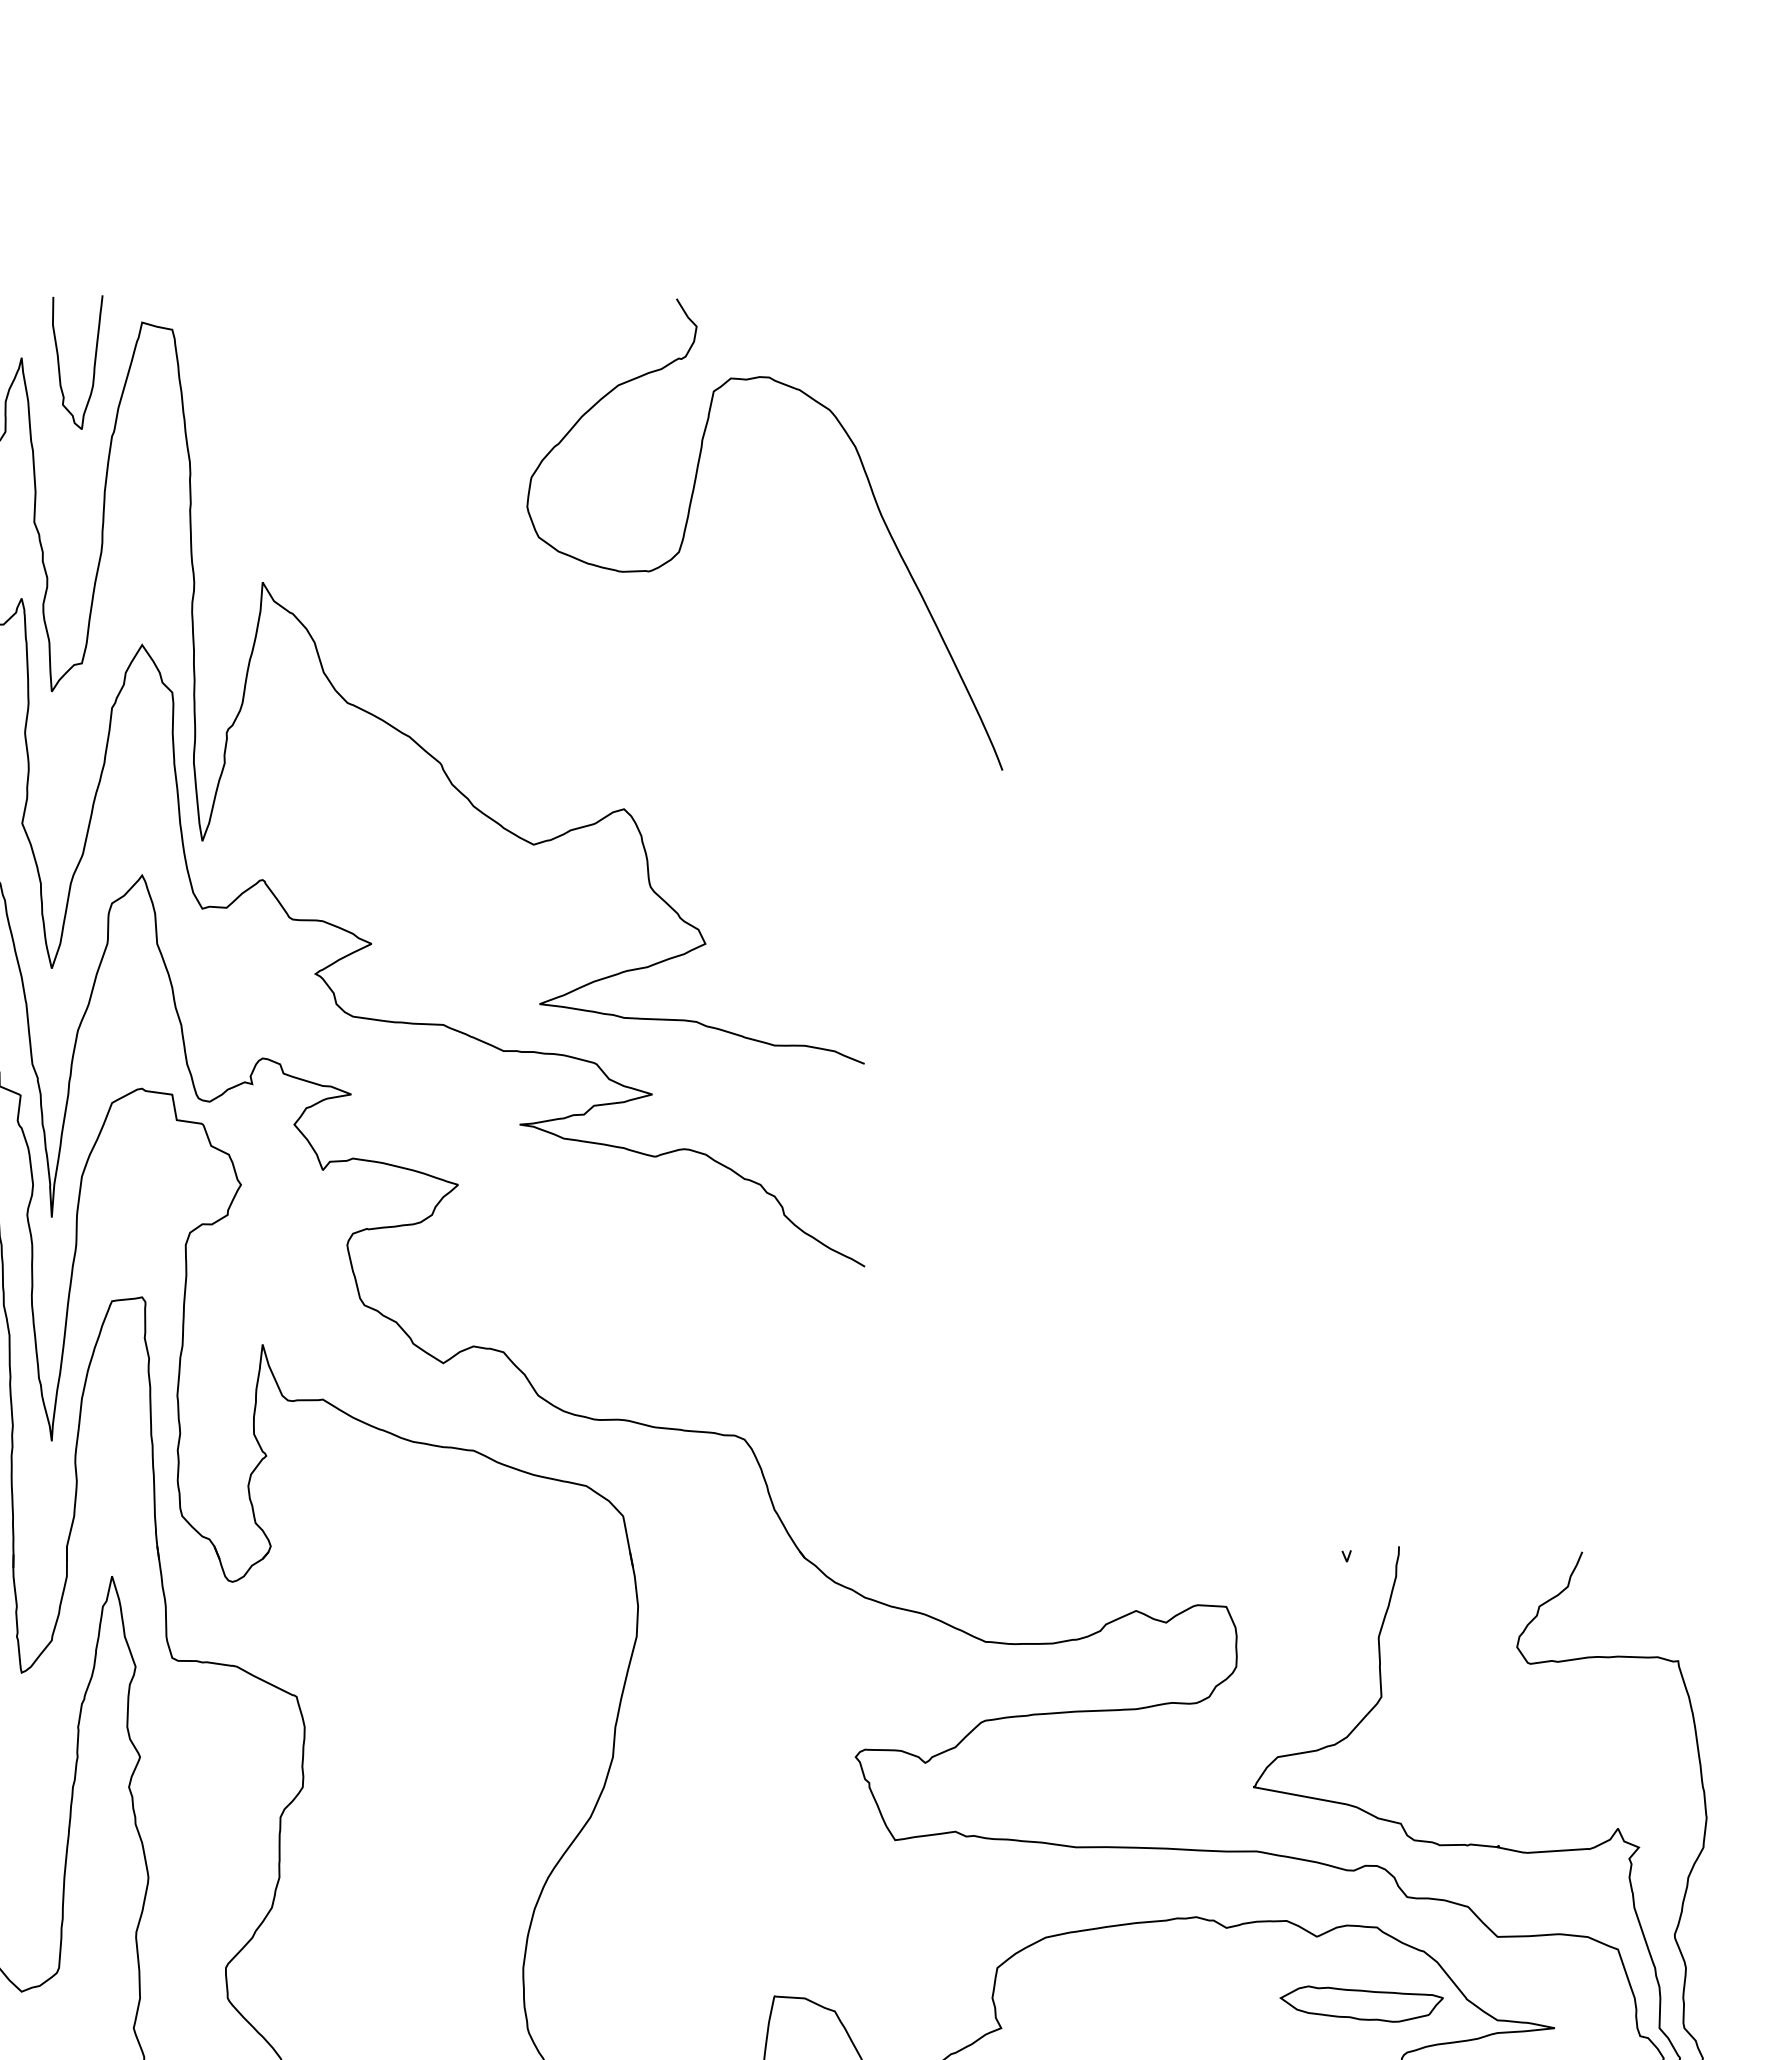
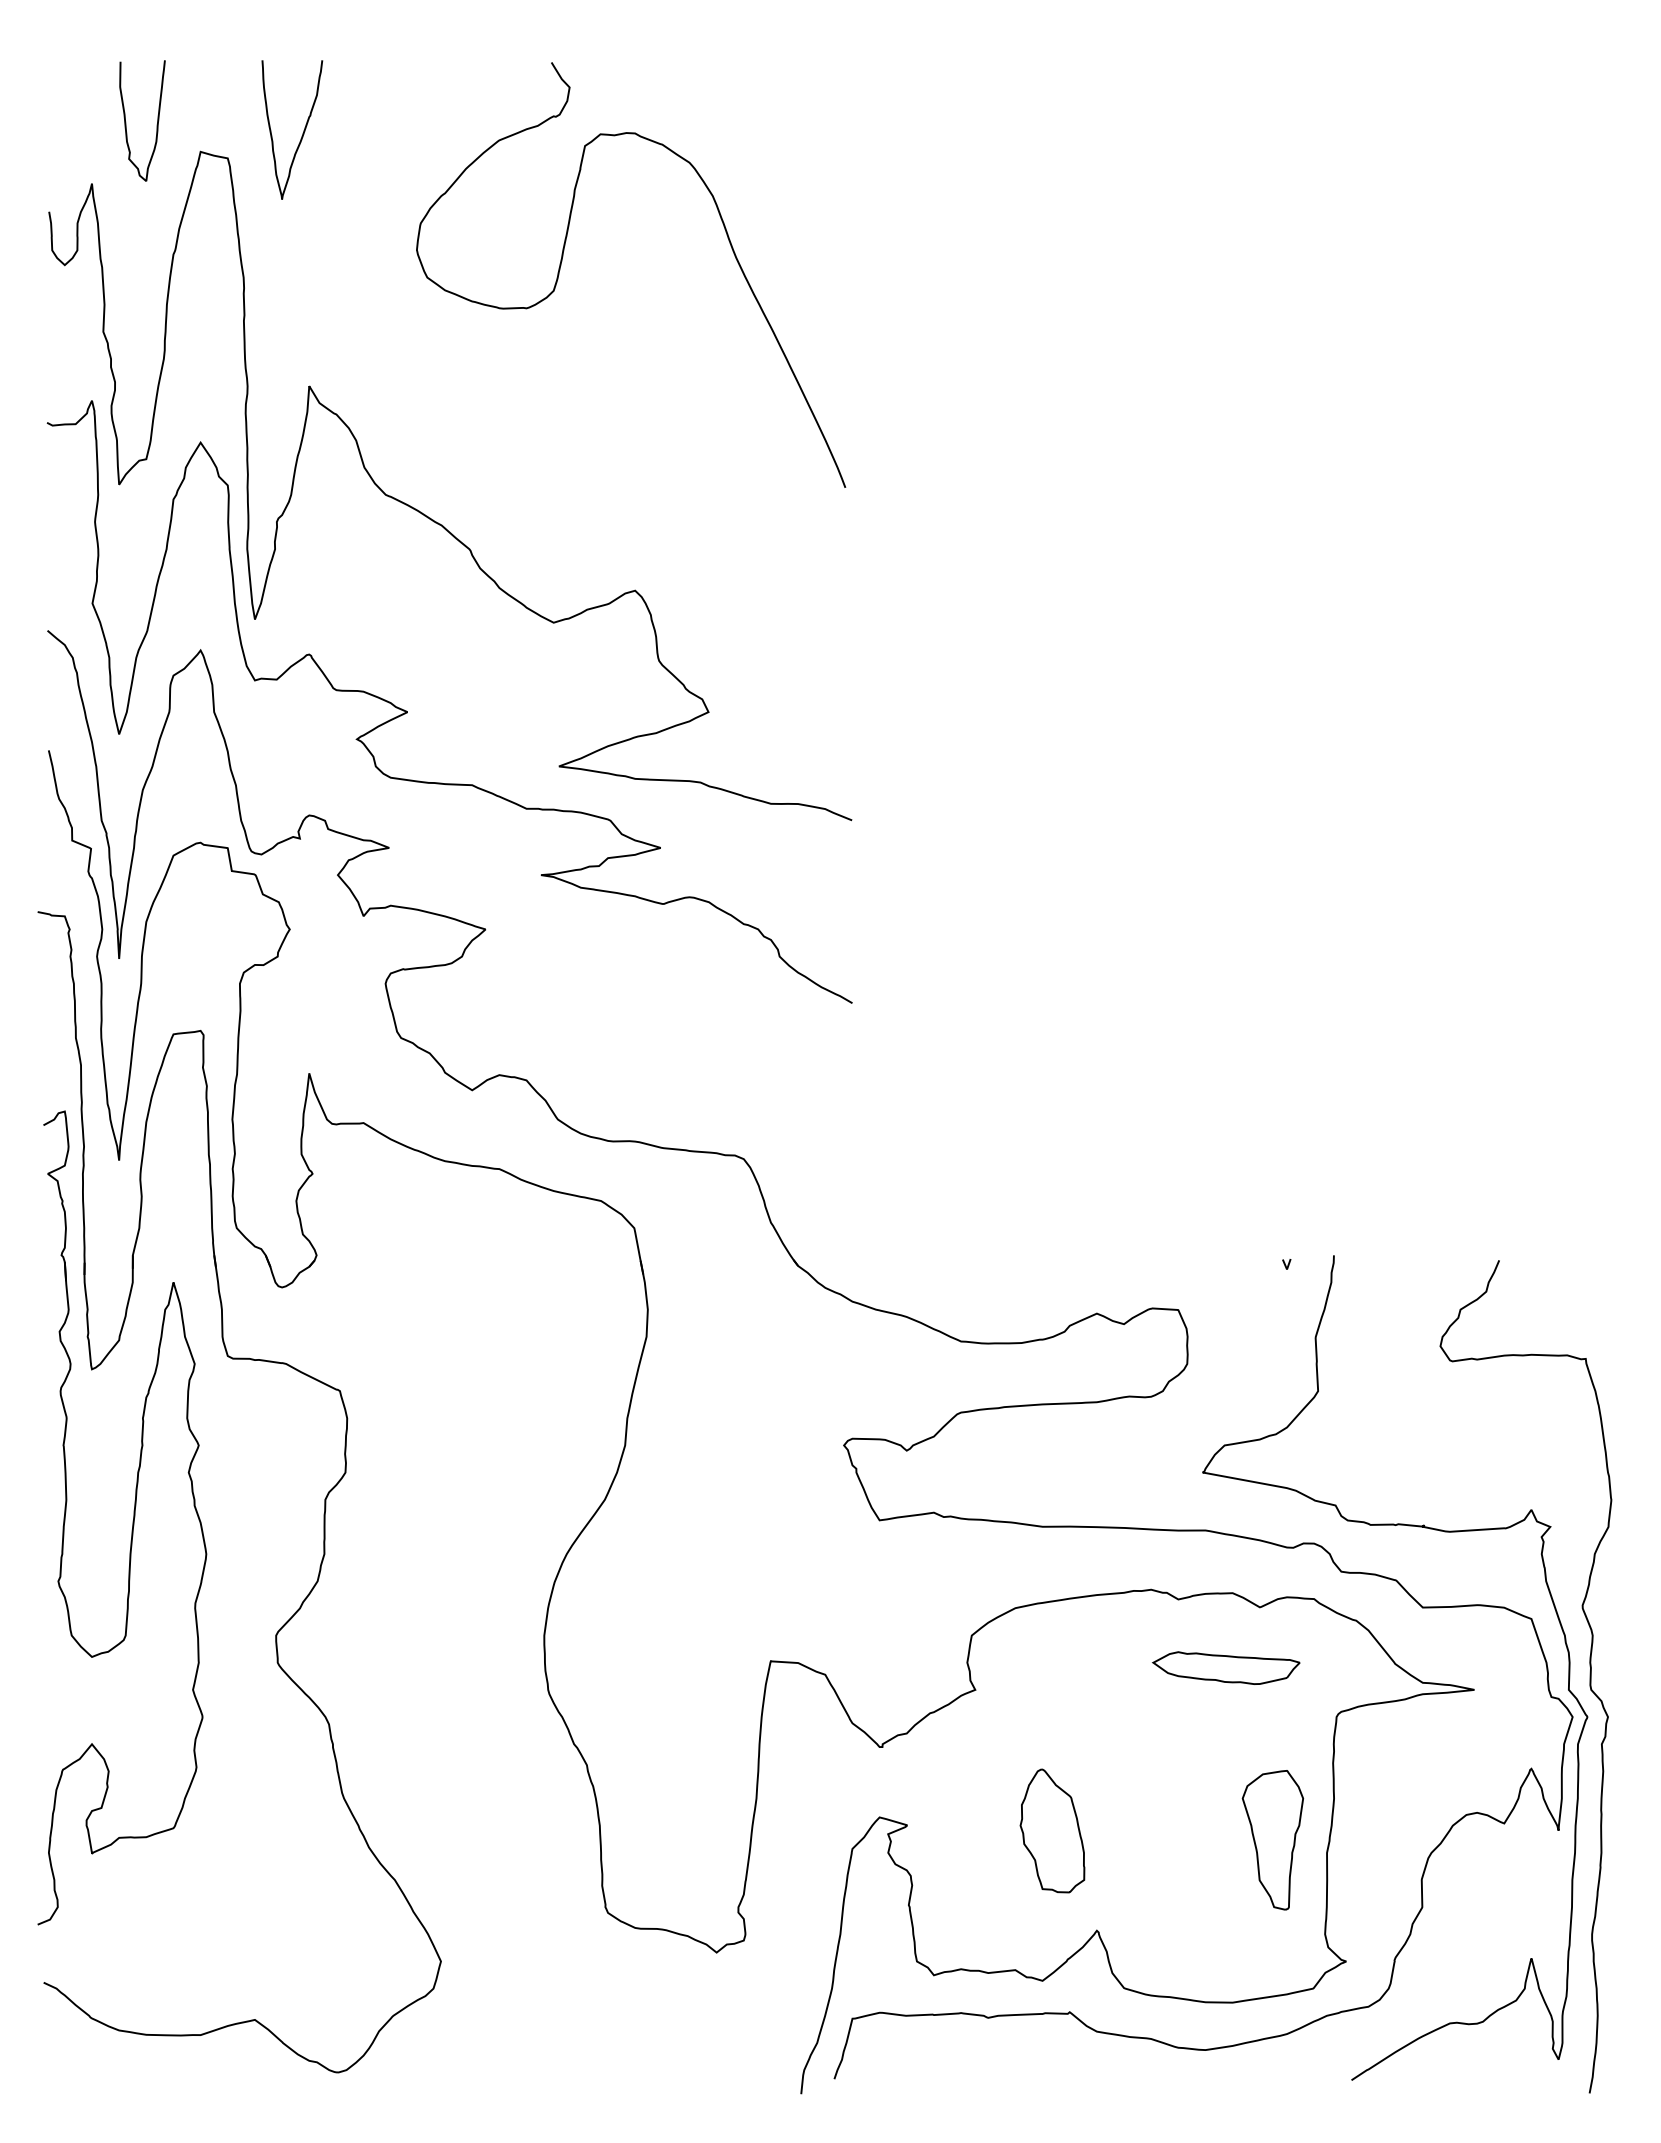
curve: (255, 302) -> (302, 133), added
curve: (93, 366) -> (156, 124), moved
curve: (688, 519) -> (562, 261), moved
part: (1361, 2003) -> (1226, 1667), moved

